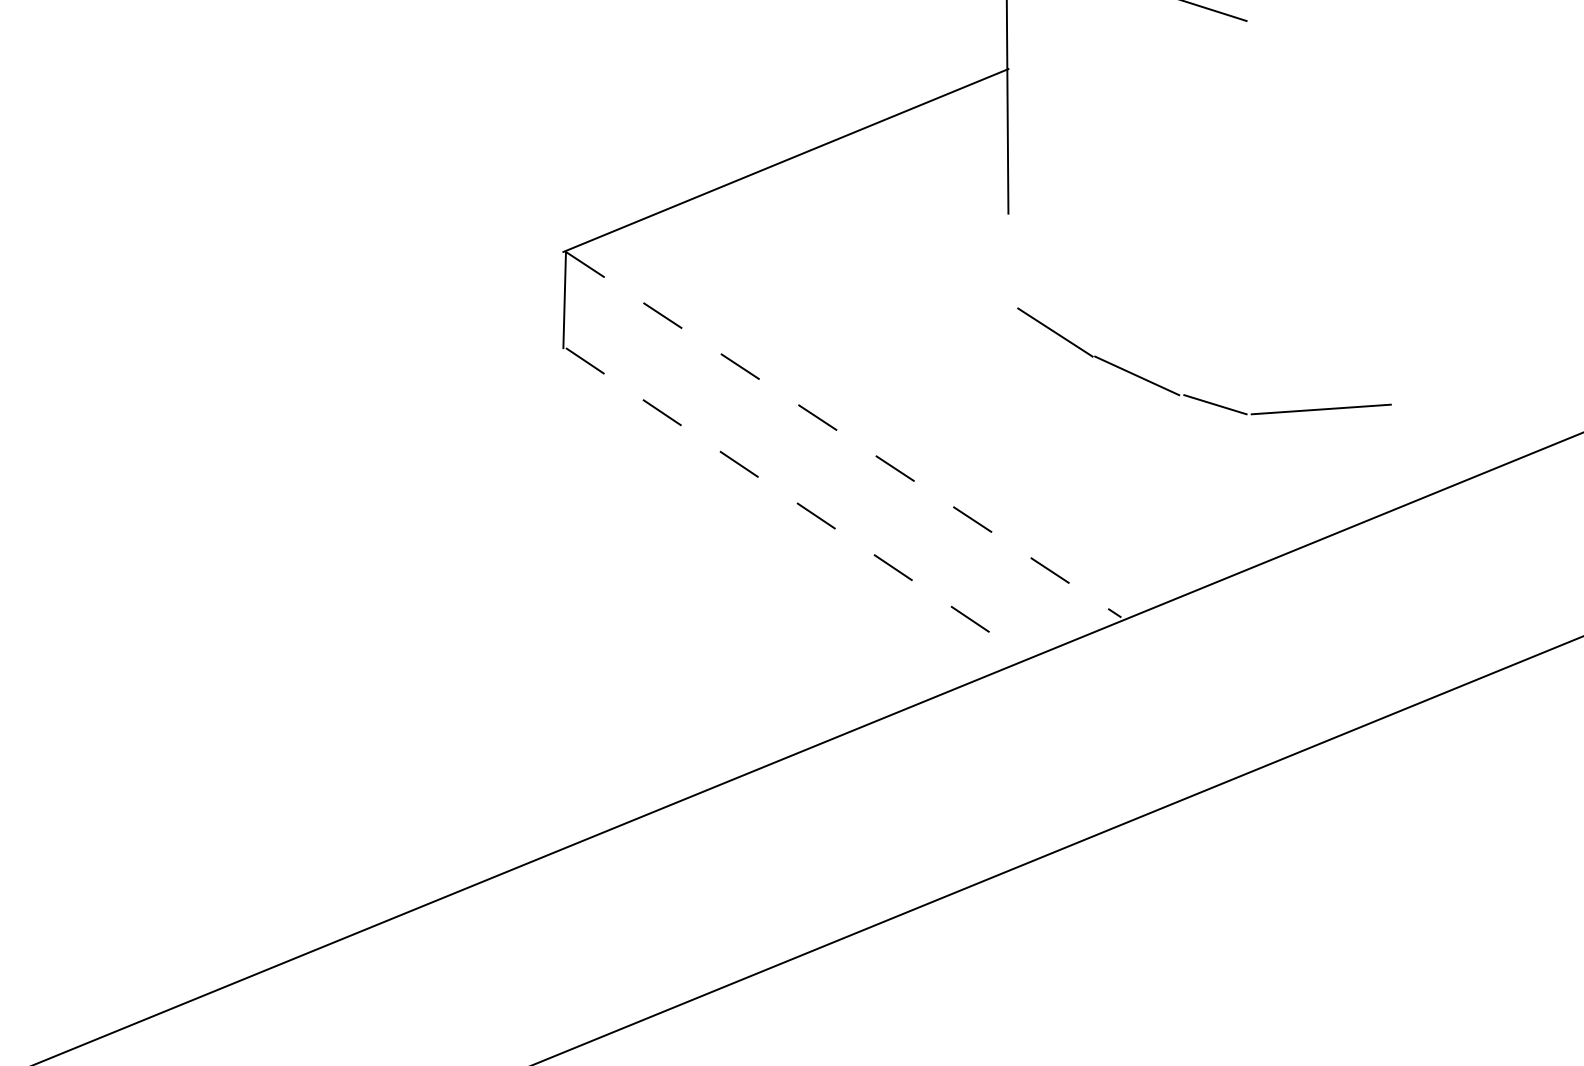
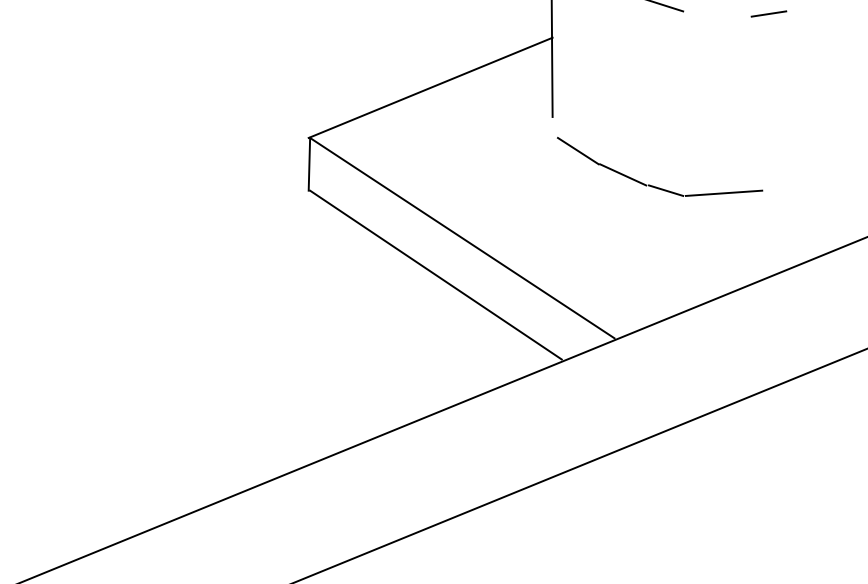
line: (1402, 24) -> (768, 13), added
part: (1192, 395) -> (653, 185), moved
line: (844, 435) -> (462, 238), dashed -> solid
line: (794, 502) -> (435, 275), dashed -> solid

